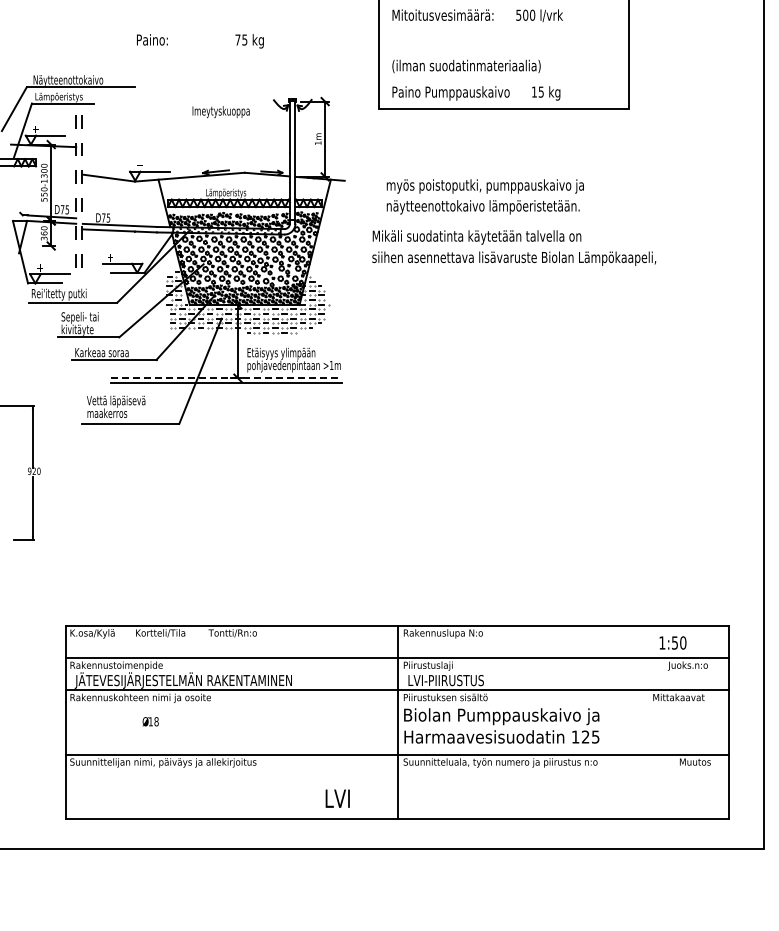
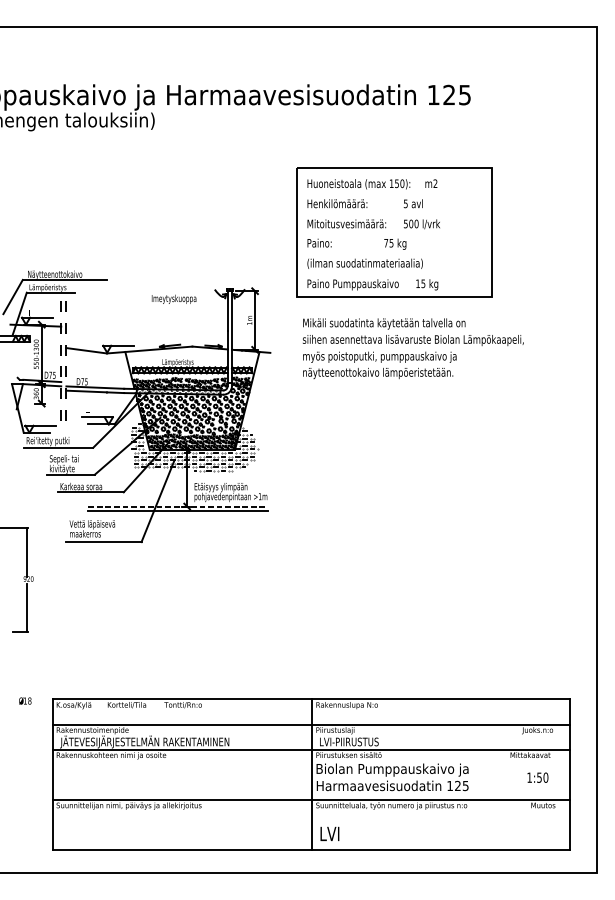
text: (199, 40) -> (356, 243), moved
text: (514, 248) -> (413, 332), moved
text: (672, 642) -> (537, 777), moved
text: (151, 721) -> (25, 700), moved
text: (337, 798) -> (329, 833), moved

